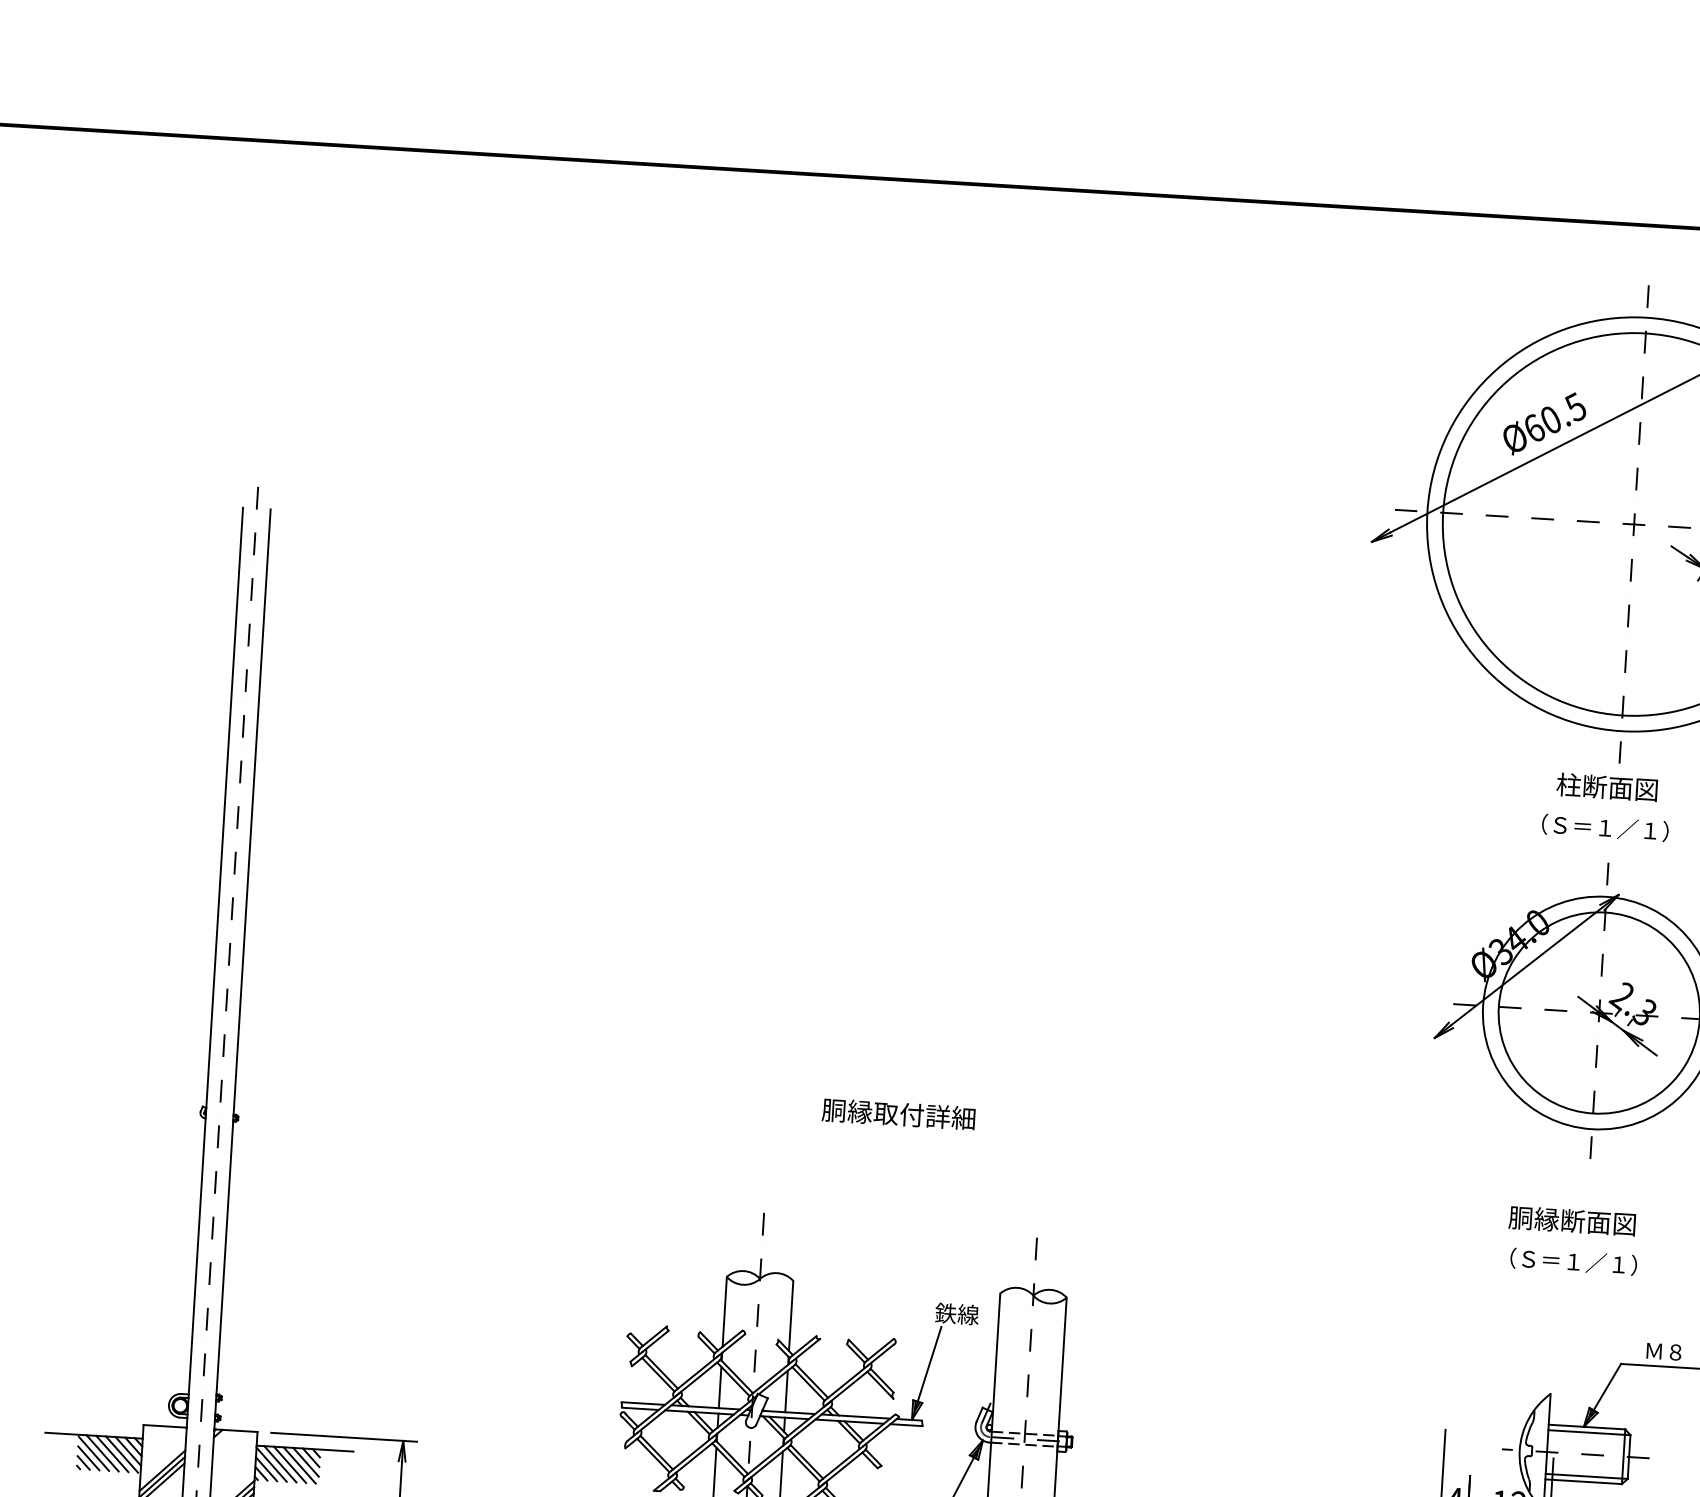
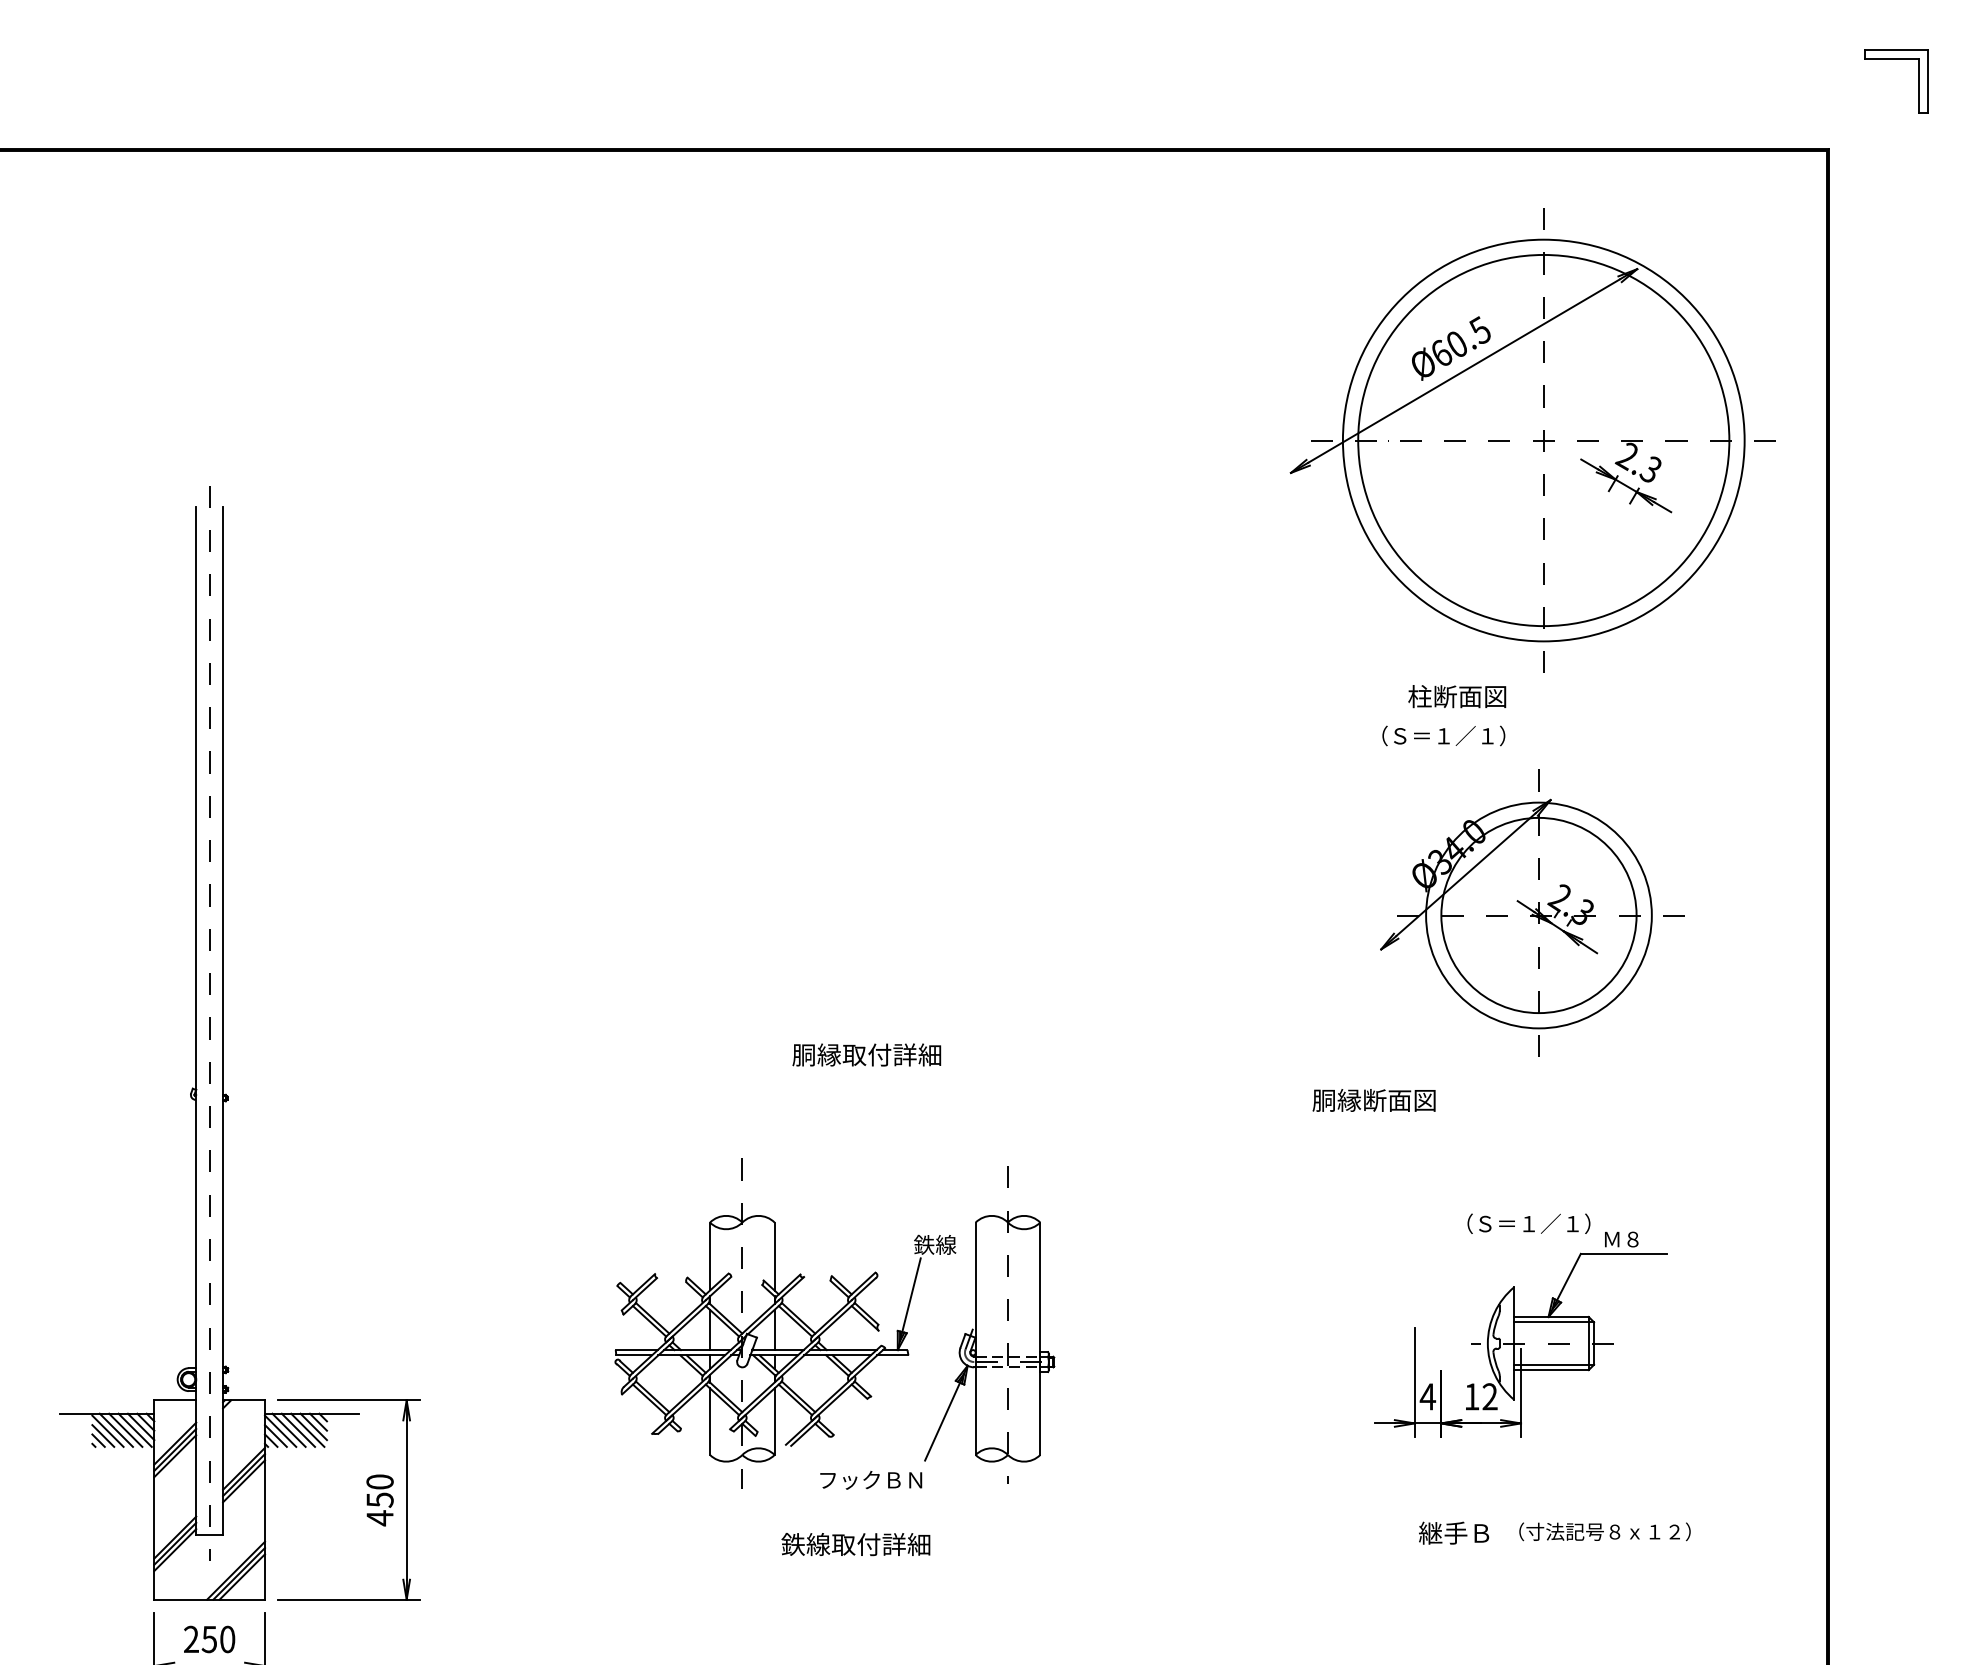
text: (1607, 787) -> (1457, 696), moved
text: (1605, 827) -> (1443, 735), moved
text: (1571, 1221) -> (1373, 1100), moved
text: (1573, 1261) -> (1528, 1223), moved

